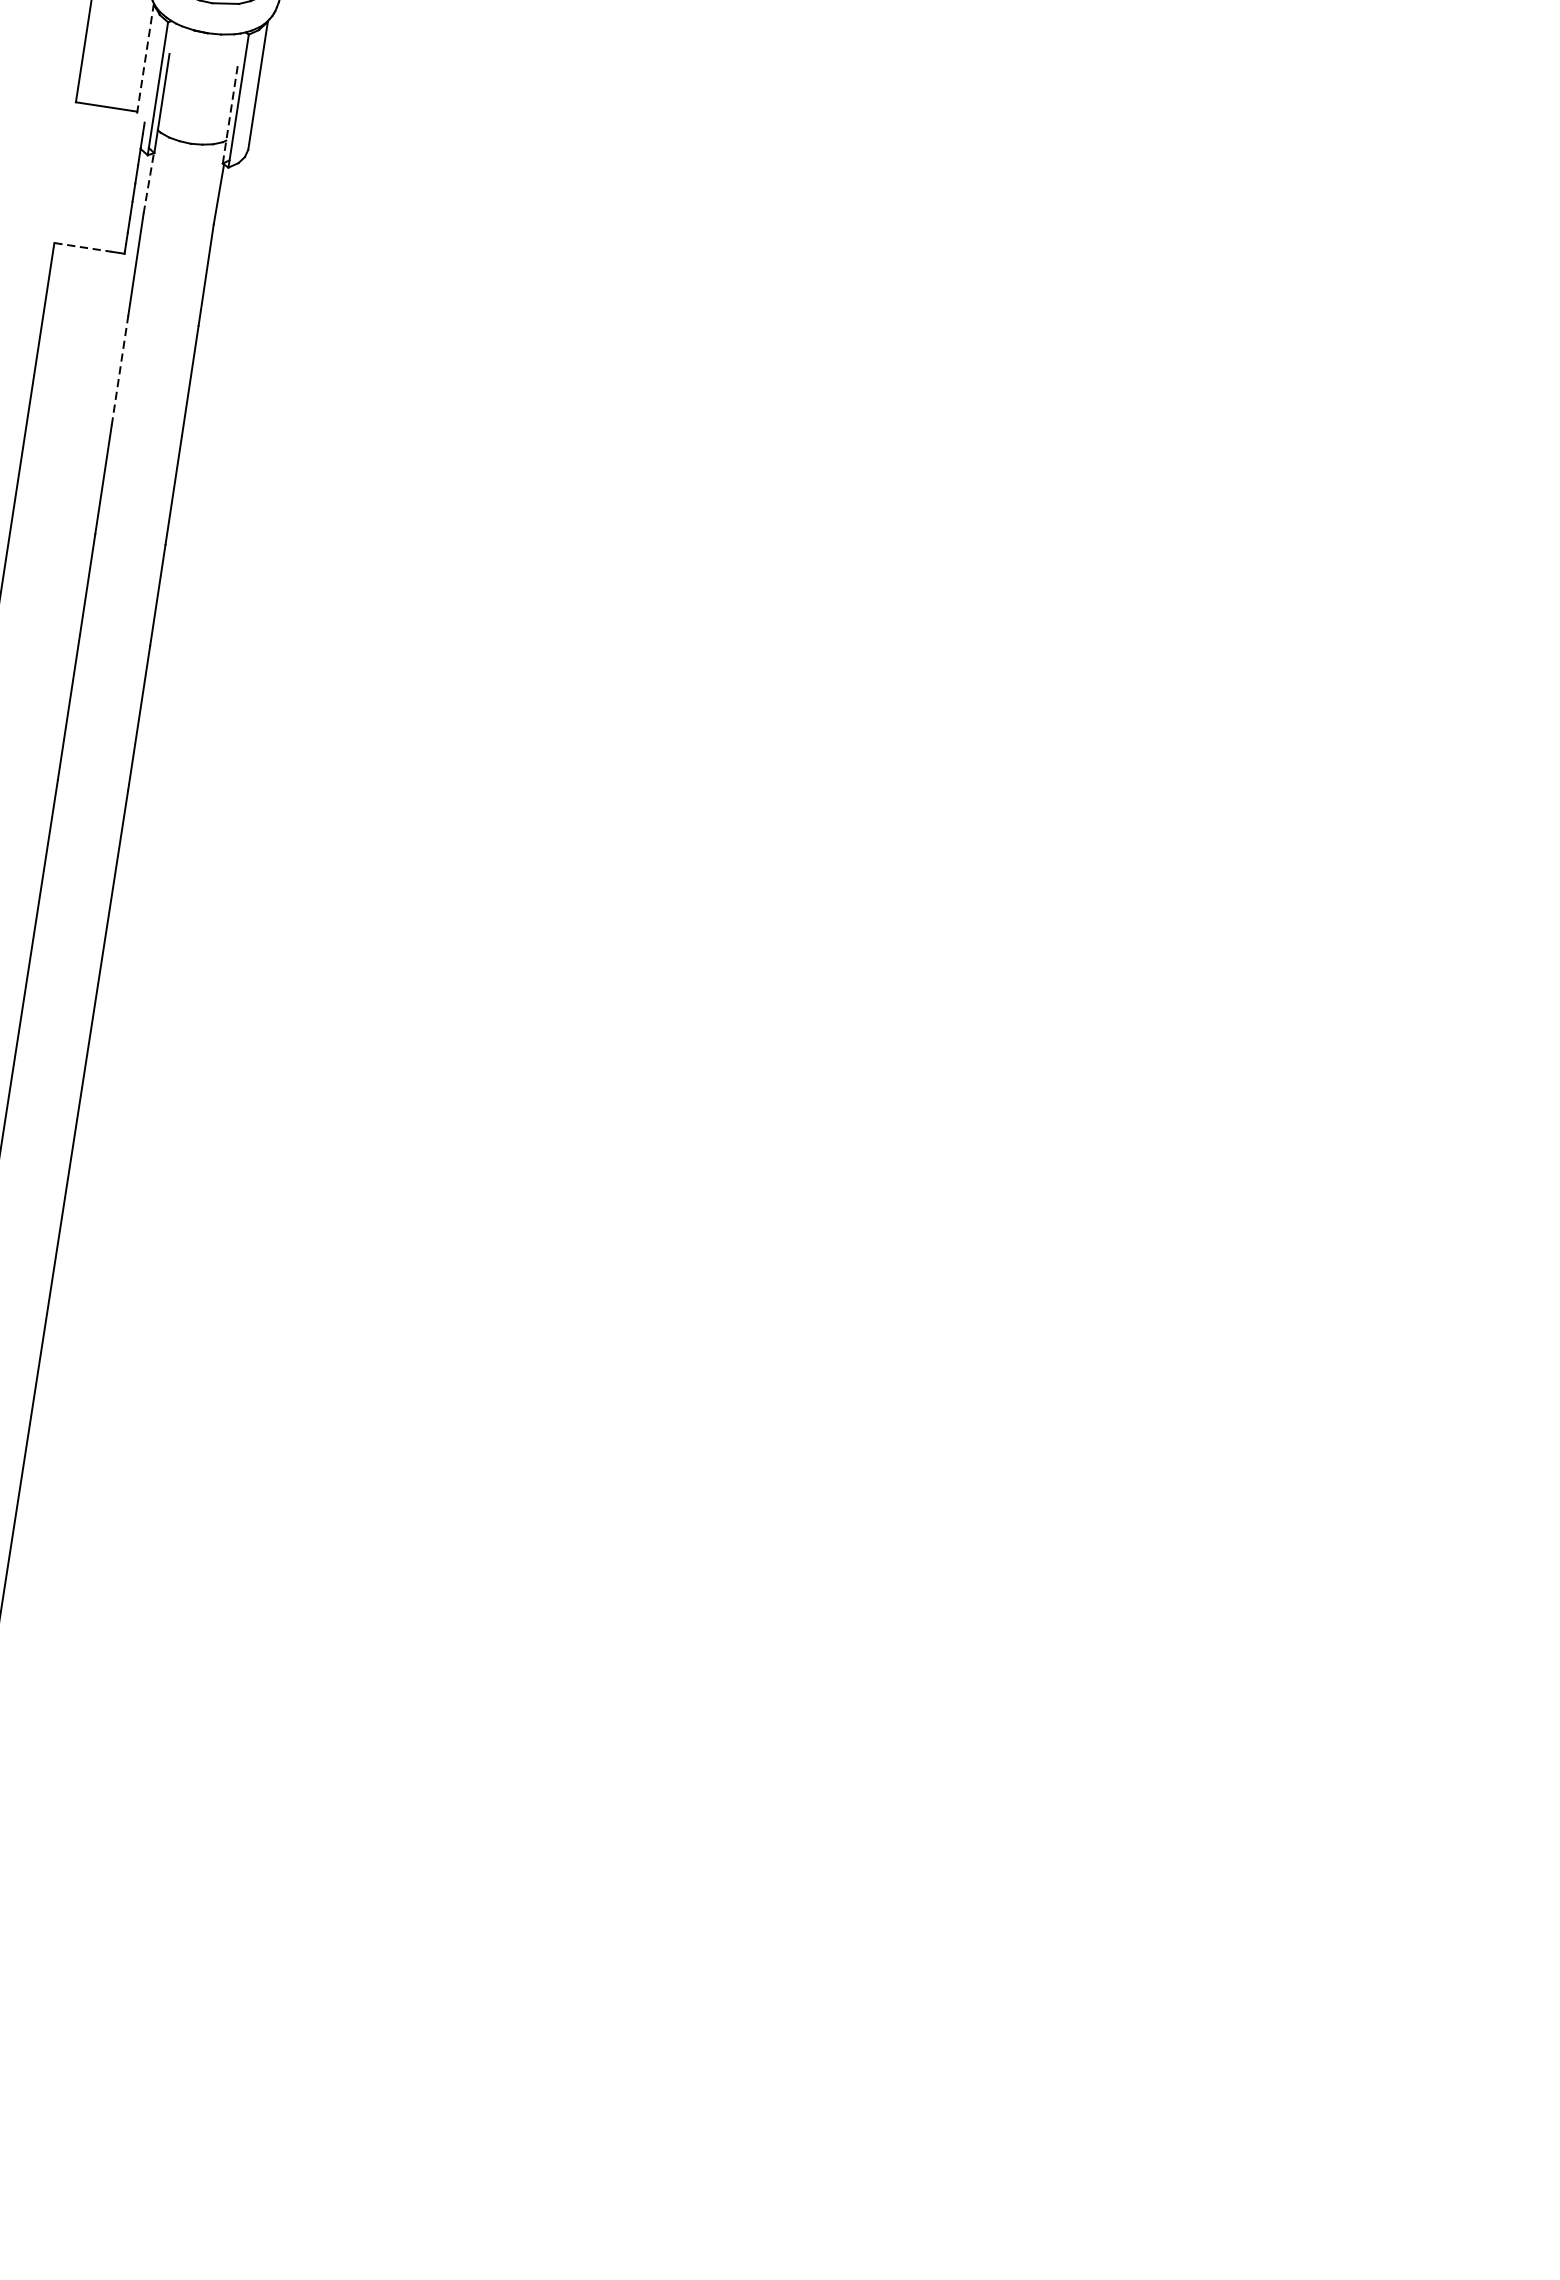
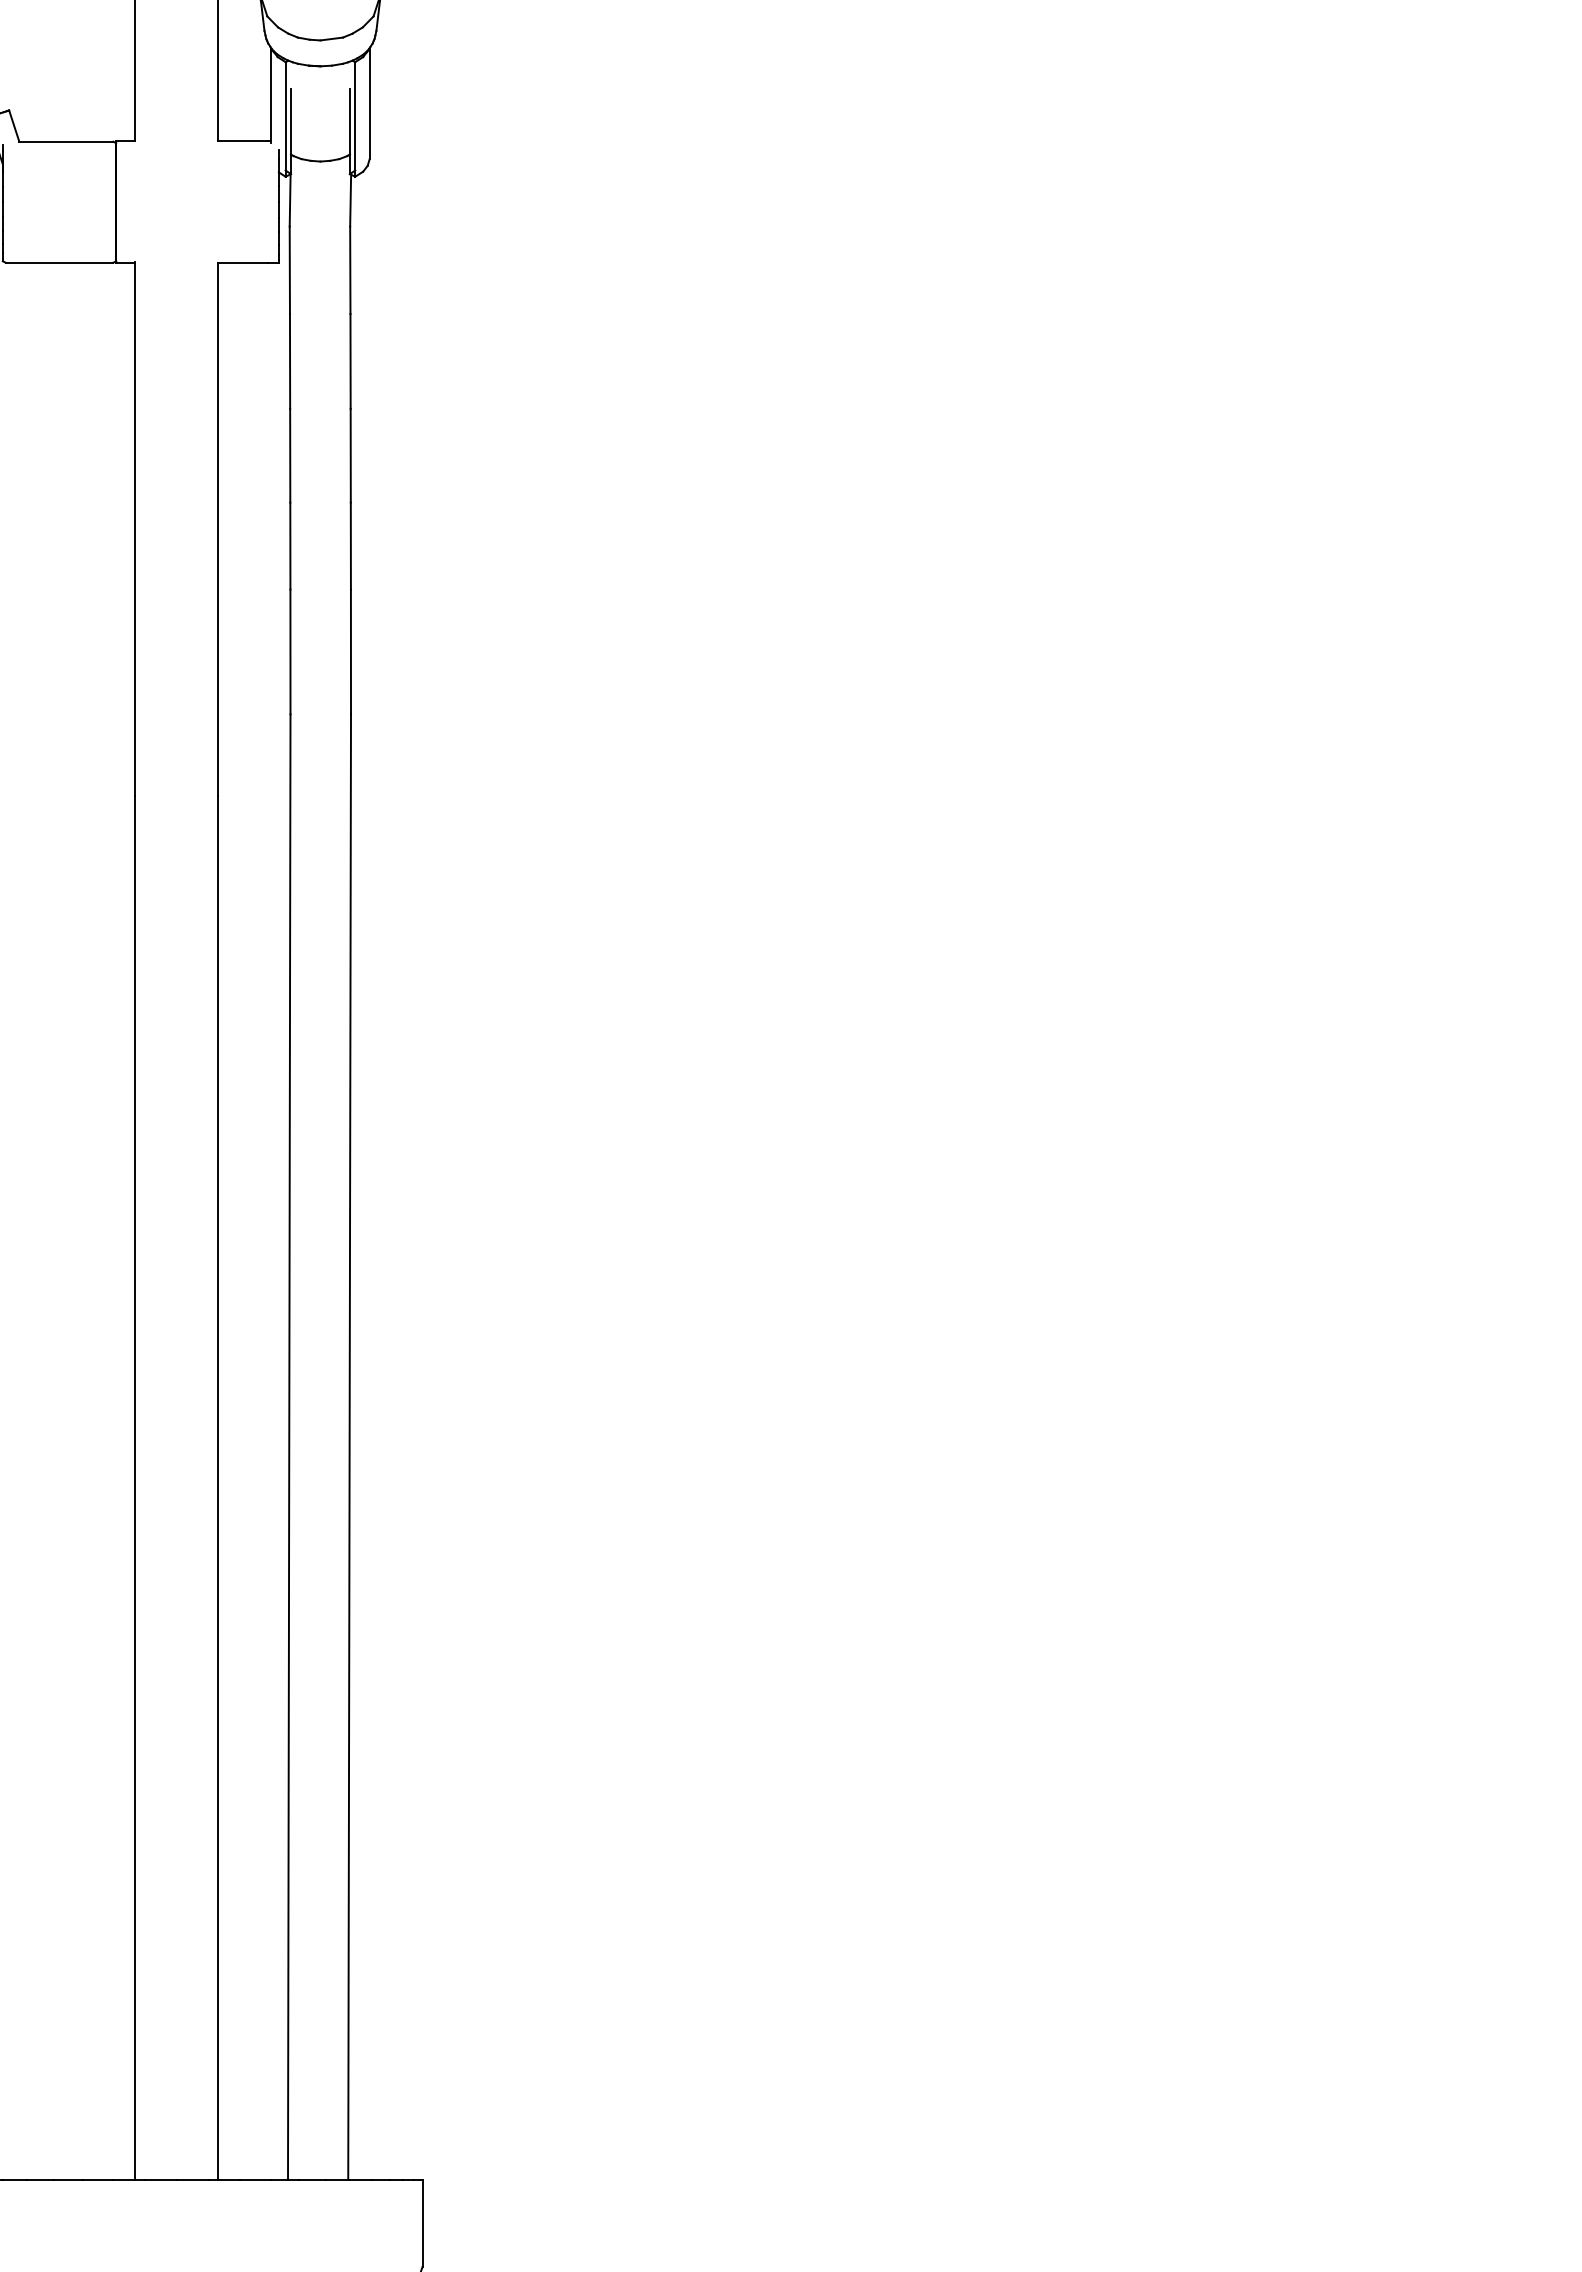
line: (145, 59) -> (271, 96), dashed -> solid
line: (229, 114) -> (349, 131), dashed -> solid
line: (149, 182) -> (290, 199), dashed -> solid
line: (82, 247) -> (242, 262), dashed -> solid
line: (120, 370) -> (290, 361), dashed -> solid

